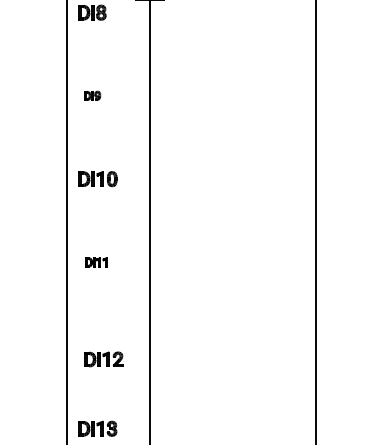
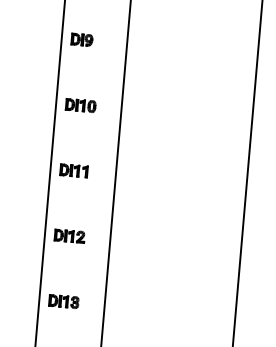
part: (92, 95) -> (82, 39), size x1.67
part: (96, 262) -> (74, 170), size x1.67
part: (103, 359) -> (69, 236), moved

